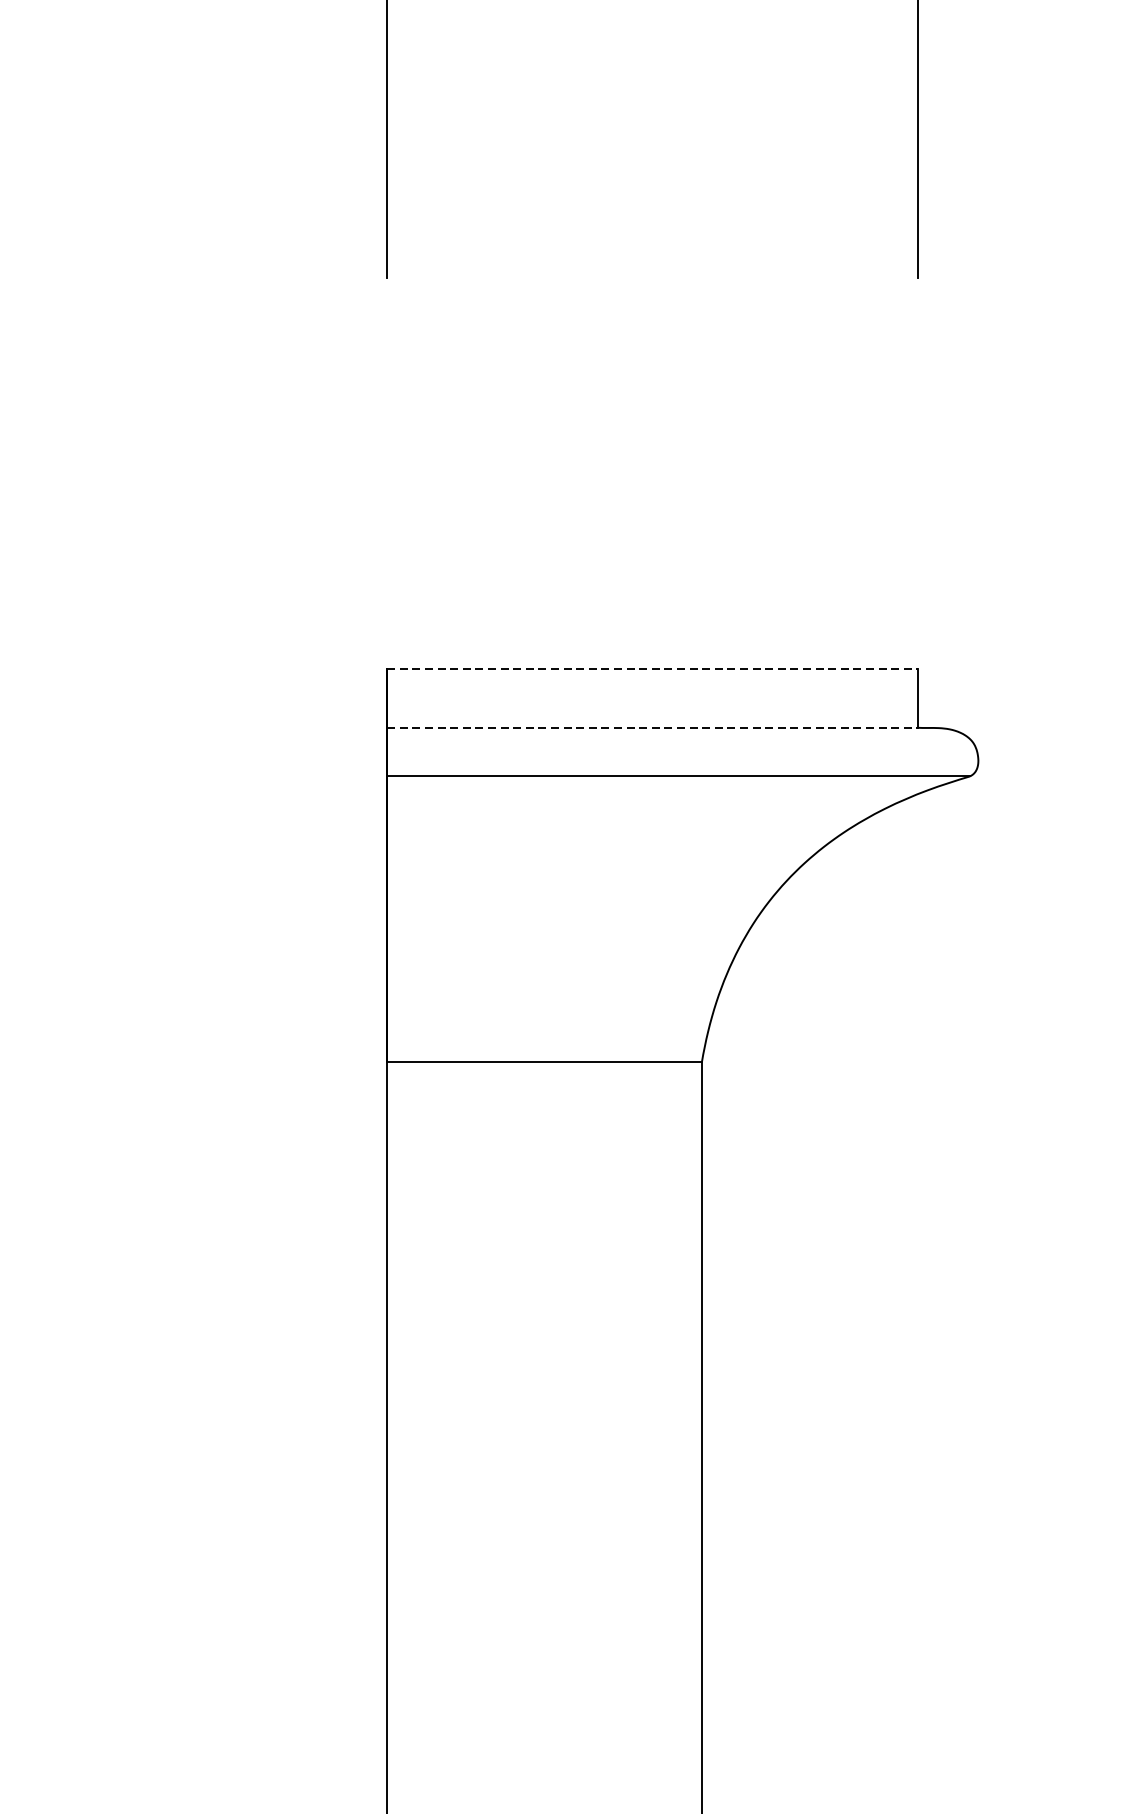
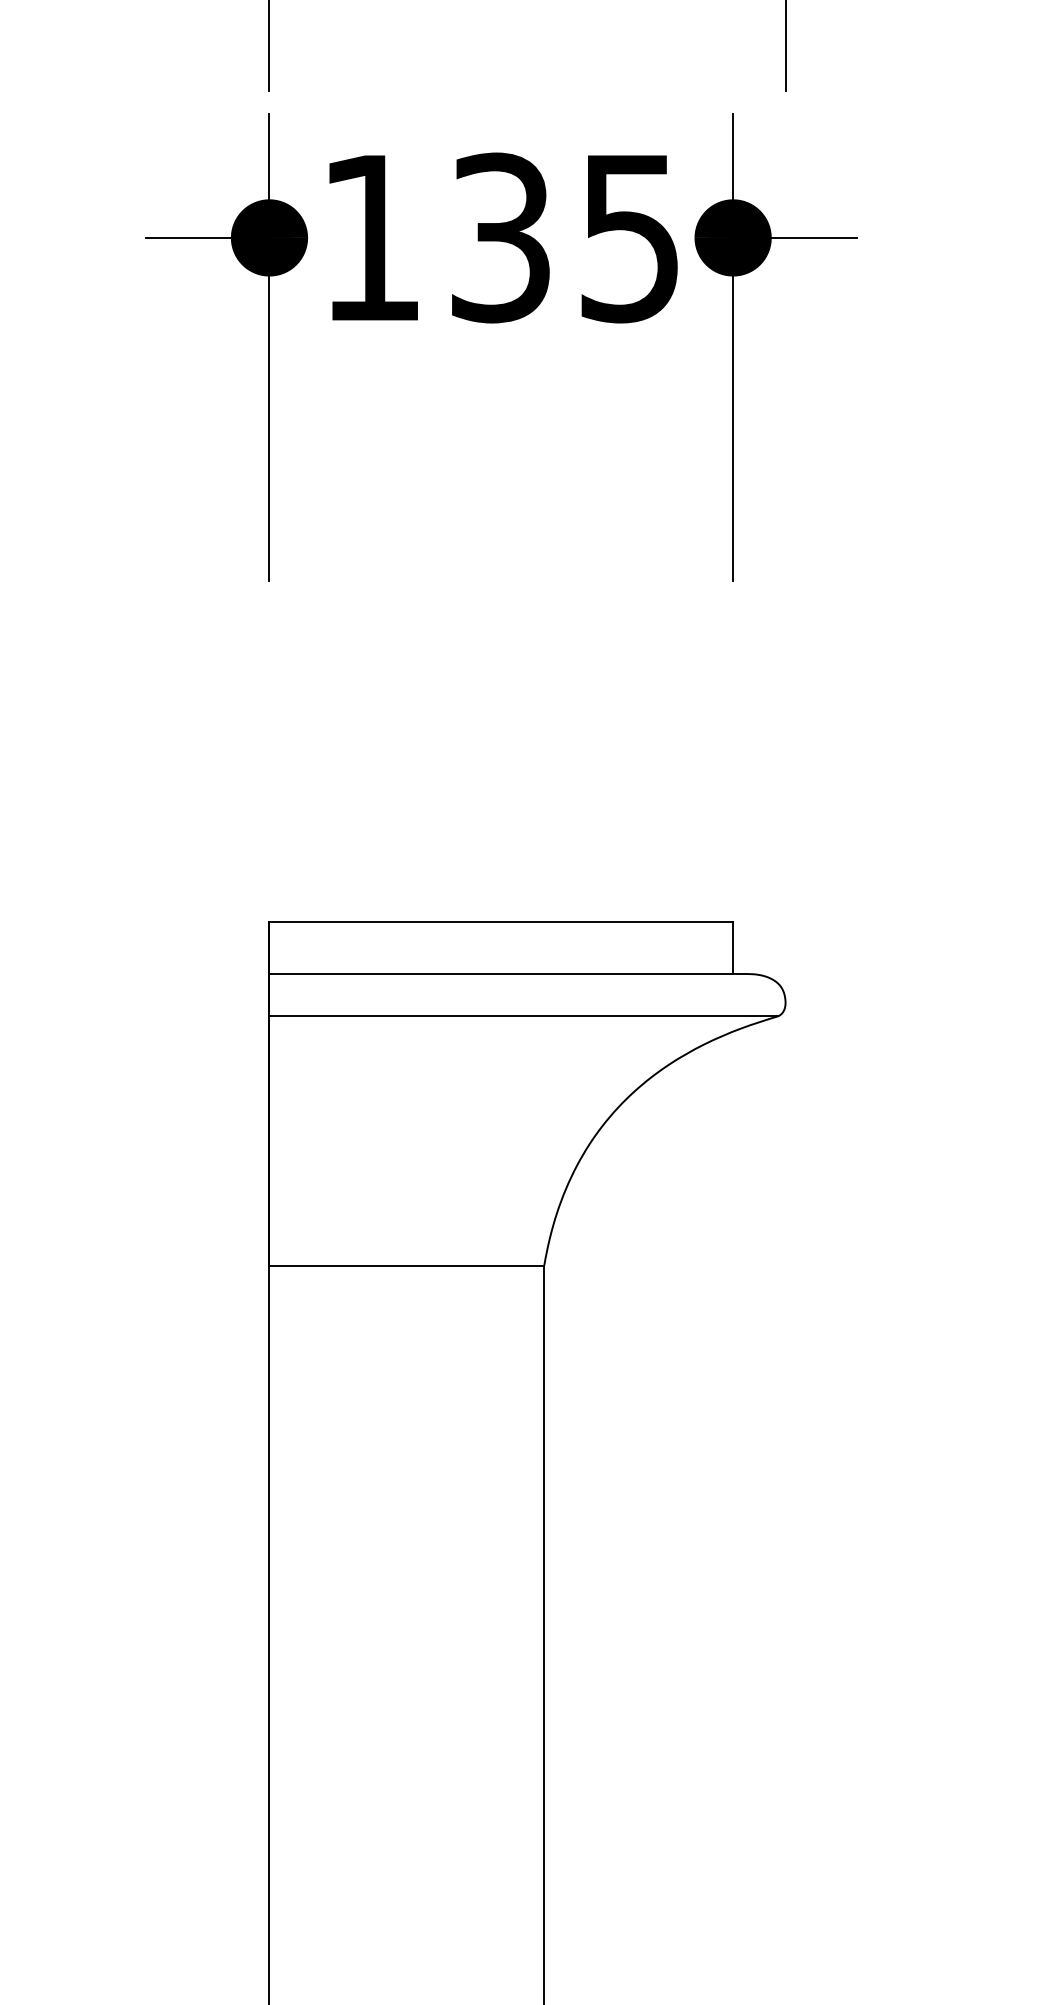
line: (652, 668) -> (501, 922), dashed -> solid
line: (652, 727) -> (501, 973), dashed -> solid

